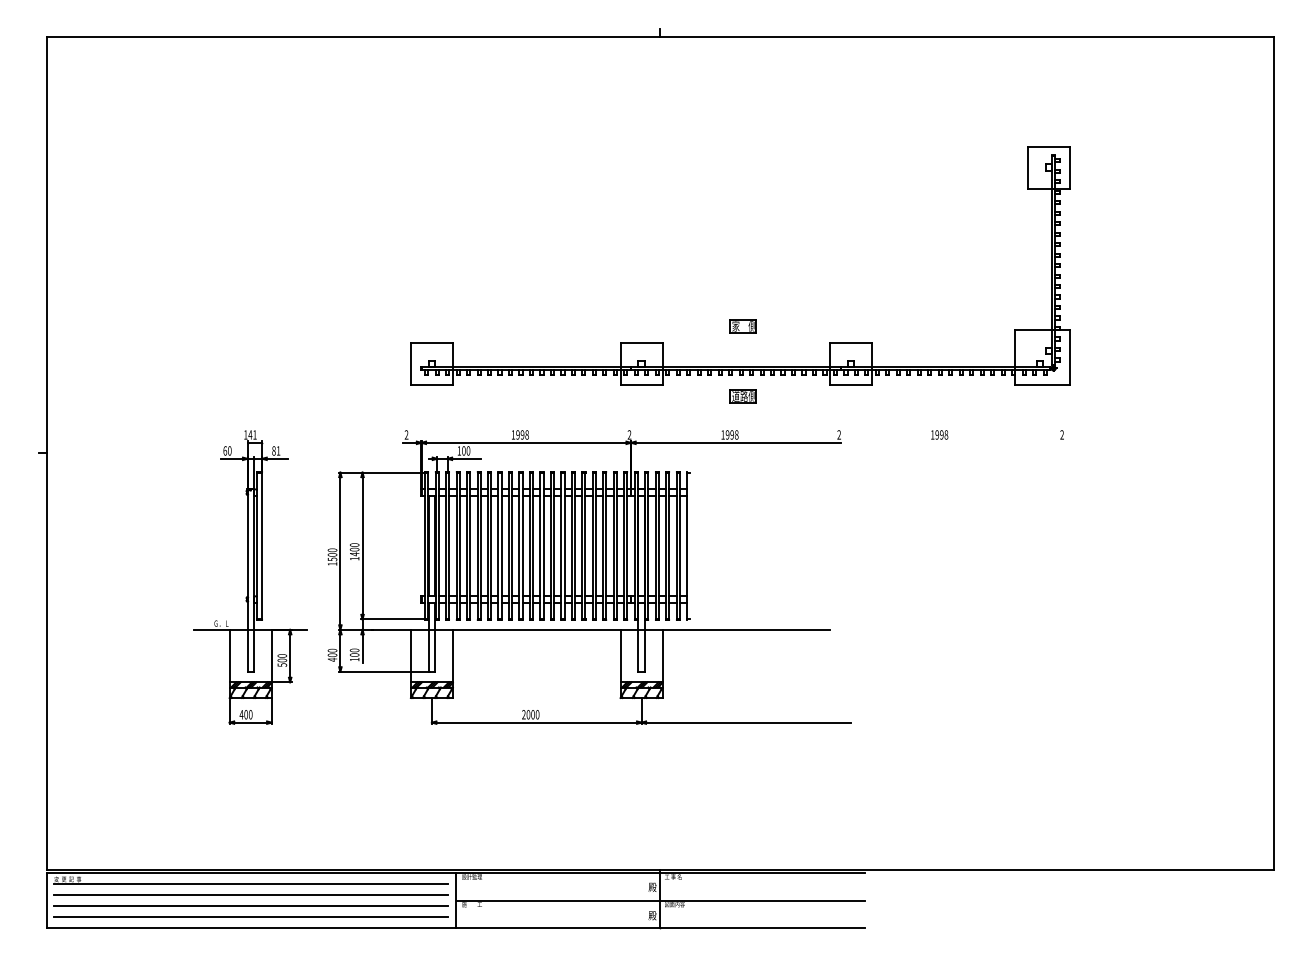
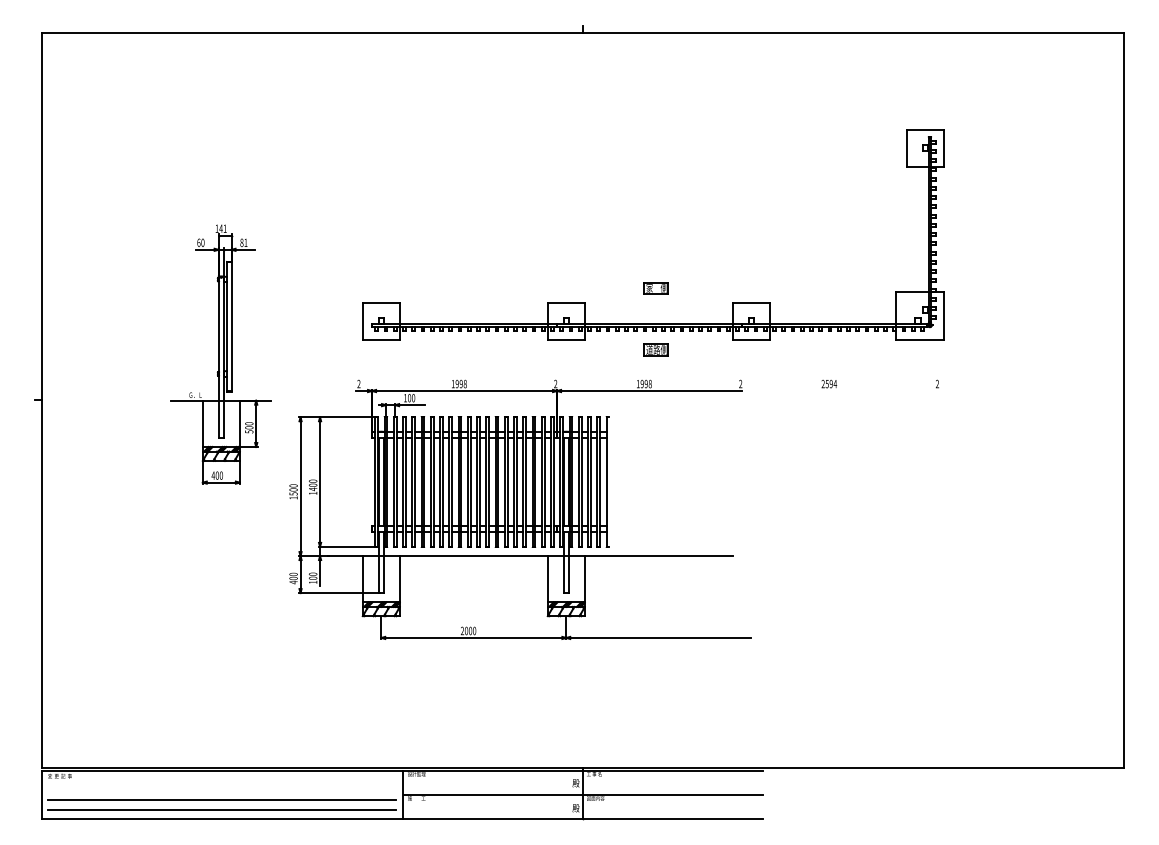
text: (939, 434) -> (829, 383), 1998 -> 2594
part: (250, 577) -> (221, 354), moved
line: (250, 884) -> (221, 780), removed
line: (250, 895) -> (221, 790), removed

